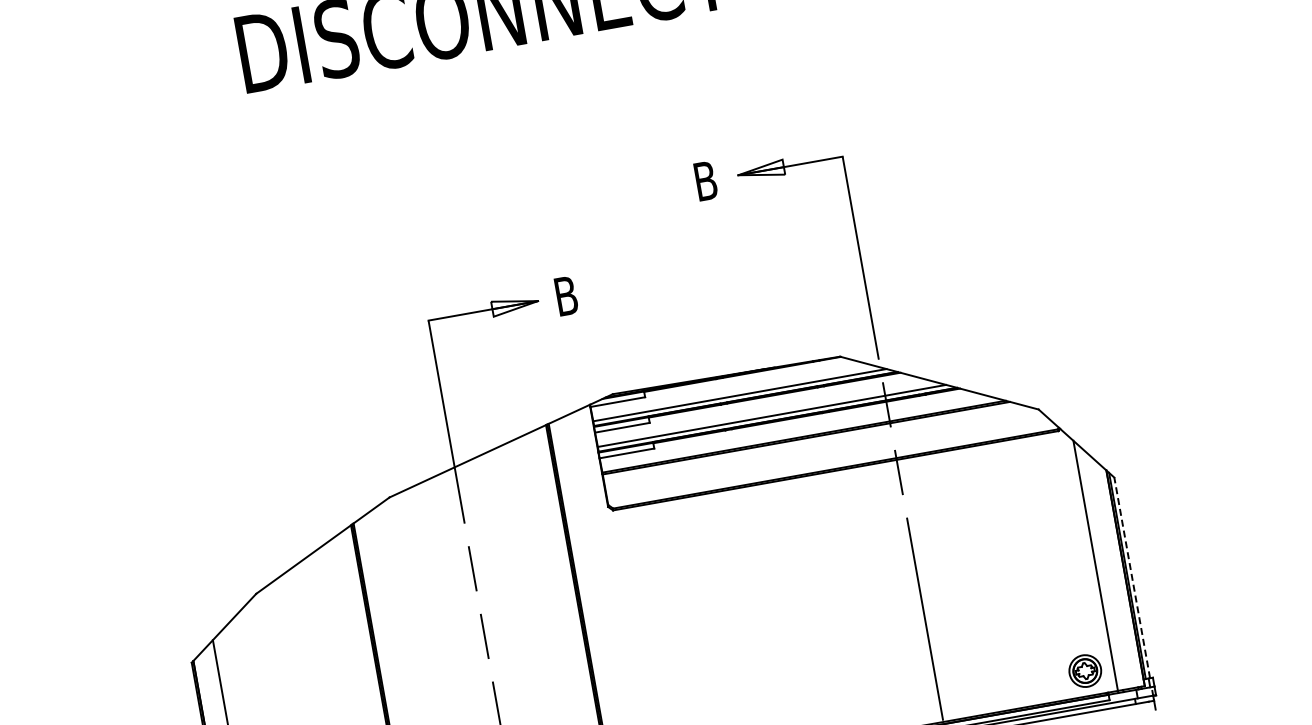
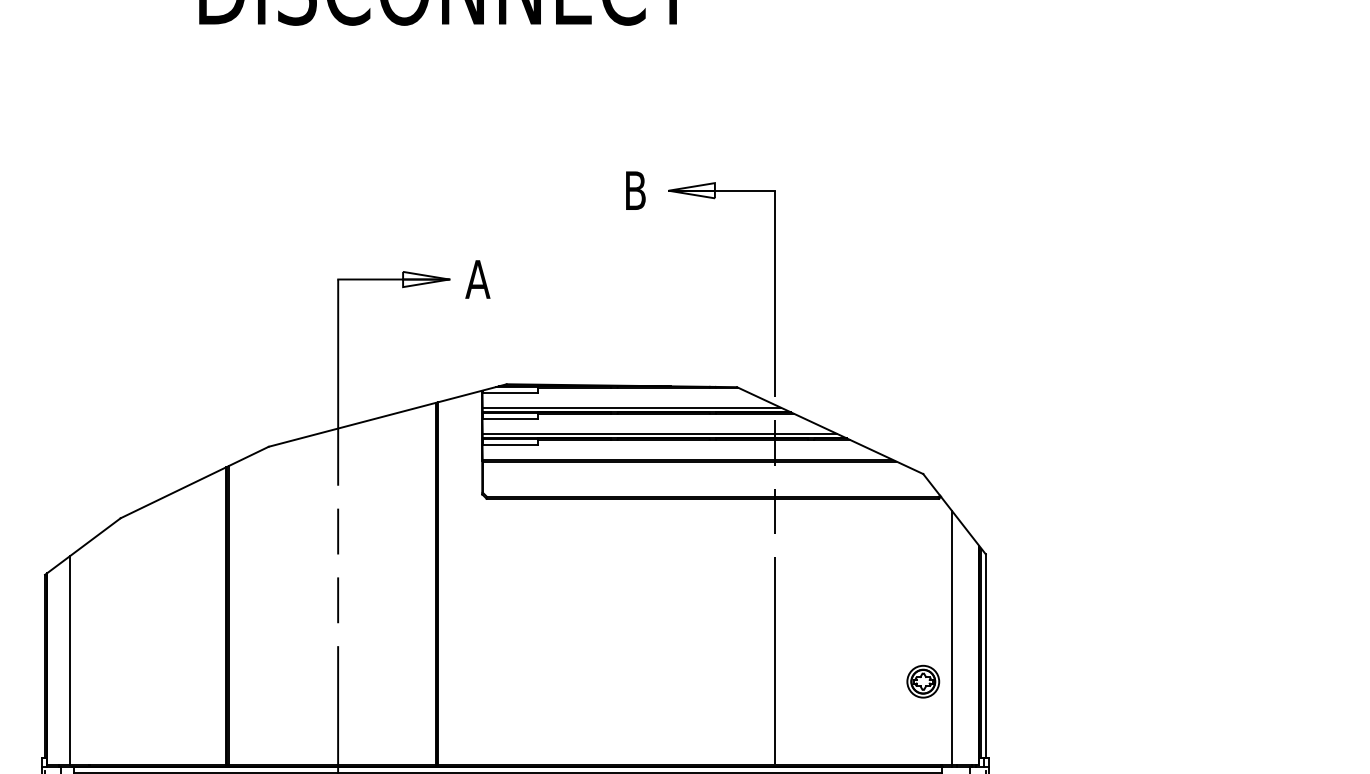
text: (565, 296) -> (477, 279), B -> A
line: (1131, 578) -> (985, 656), dashed -> solid
part: (1085, 670) -> (923, 681), moved

